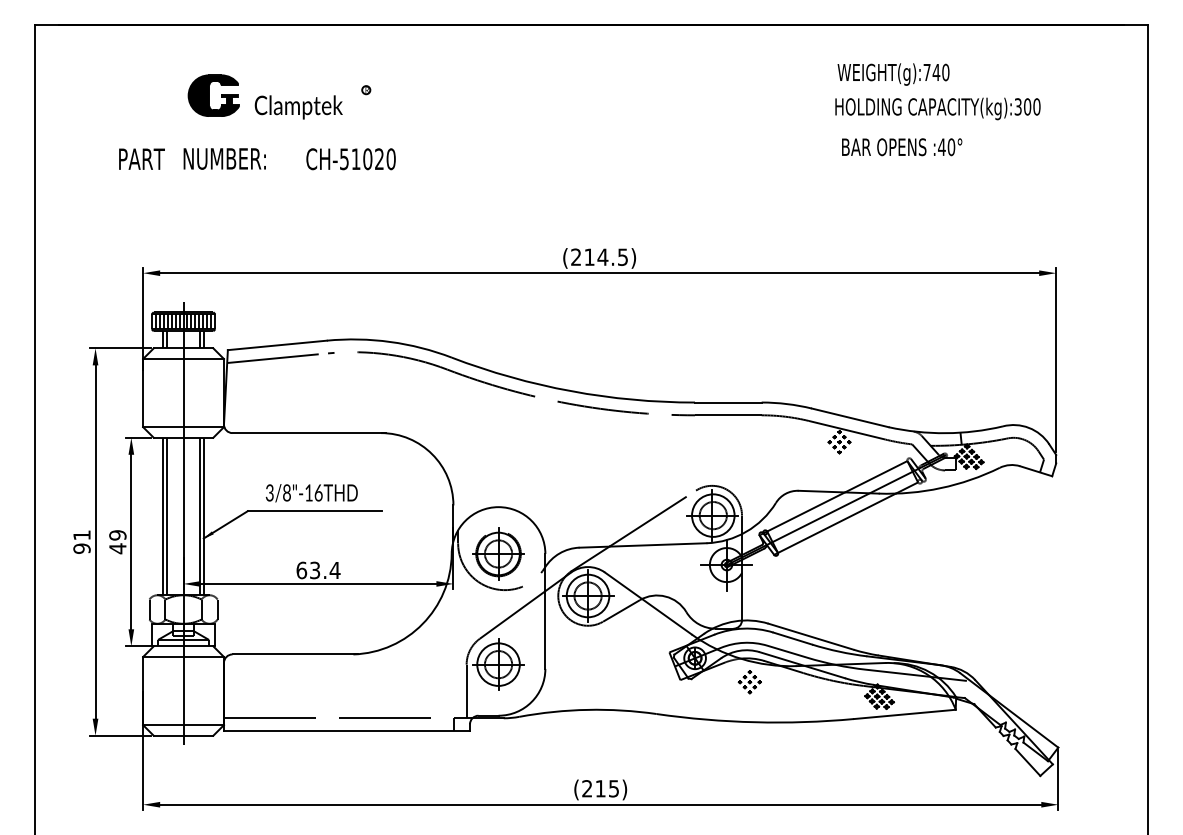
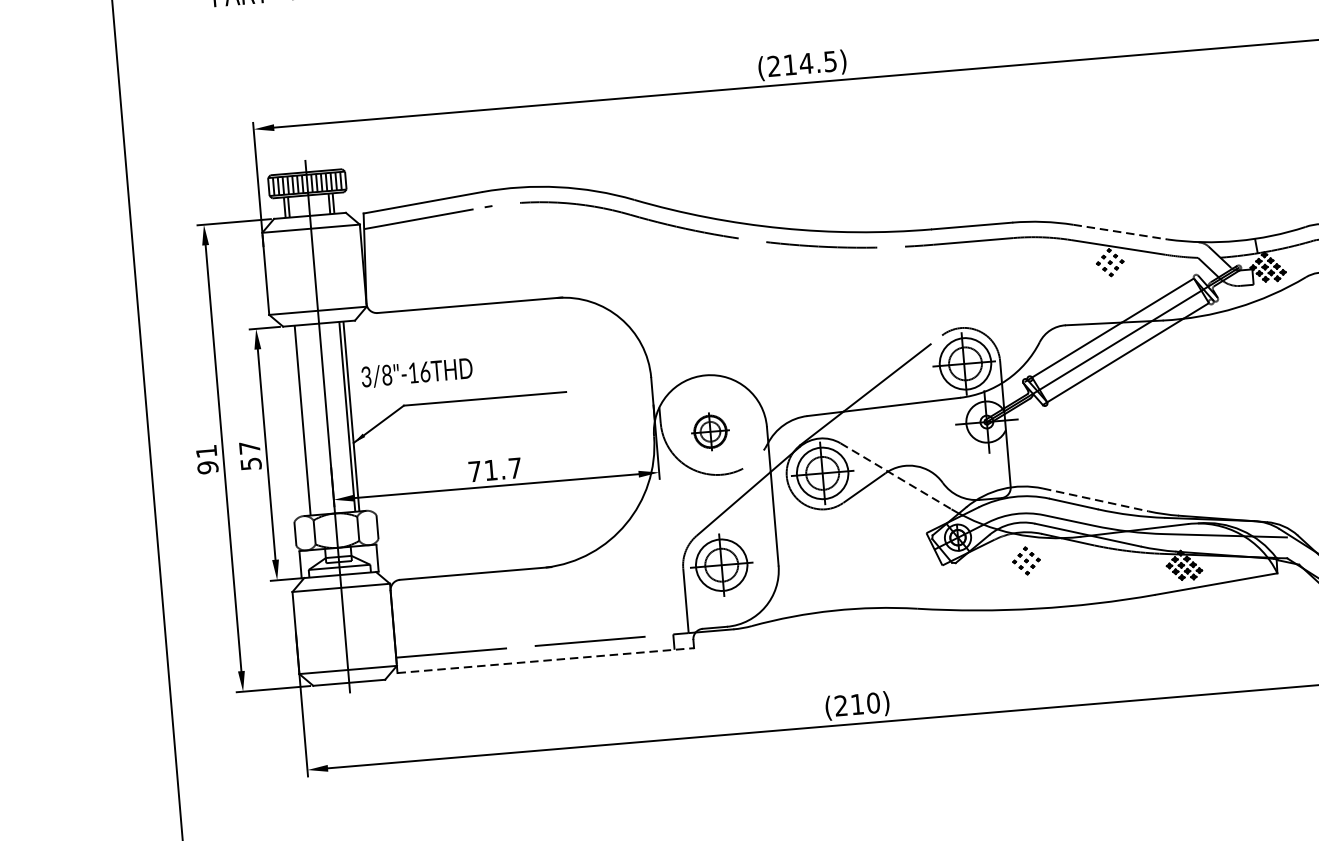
line: (850, 417) -> (1120, 231), solid -> dashed
text: (311, 493) -> (416, 373), moved
line: (166, 516) -> (306, 420), removed
text: (117, 542) -> (250, 456), 49 -> 57
part: (498, 553) -> (710, 431), size x0.6
text: (318, 570) -> (495, 469), 63.4 -> 71.7
line: (648, 603) -> (896, 476), solid -> dashed
line: (811, 636) -> (1096, 499), solid -> dashed
line: (347, 731) -> (546, 661), solid -> dashed
text: (613, 788) -> (872, 702), (215) -> (210)

